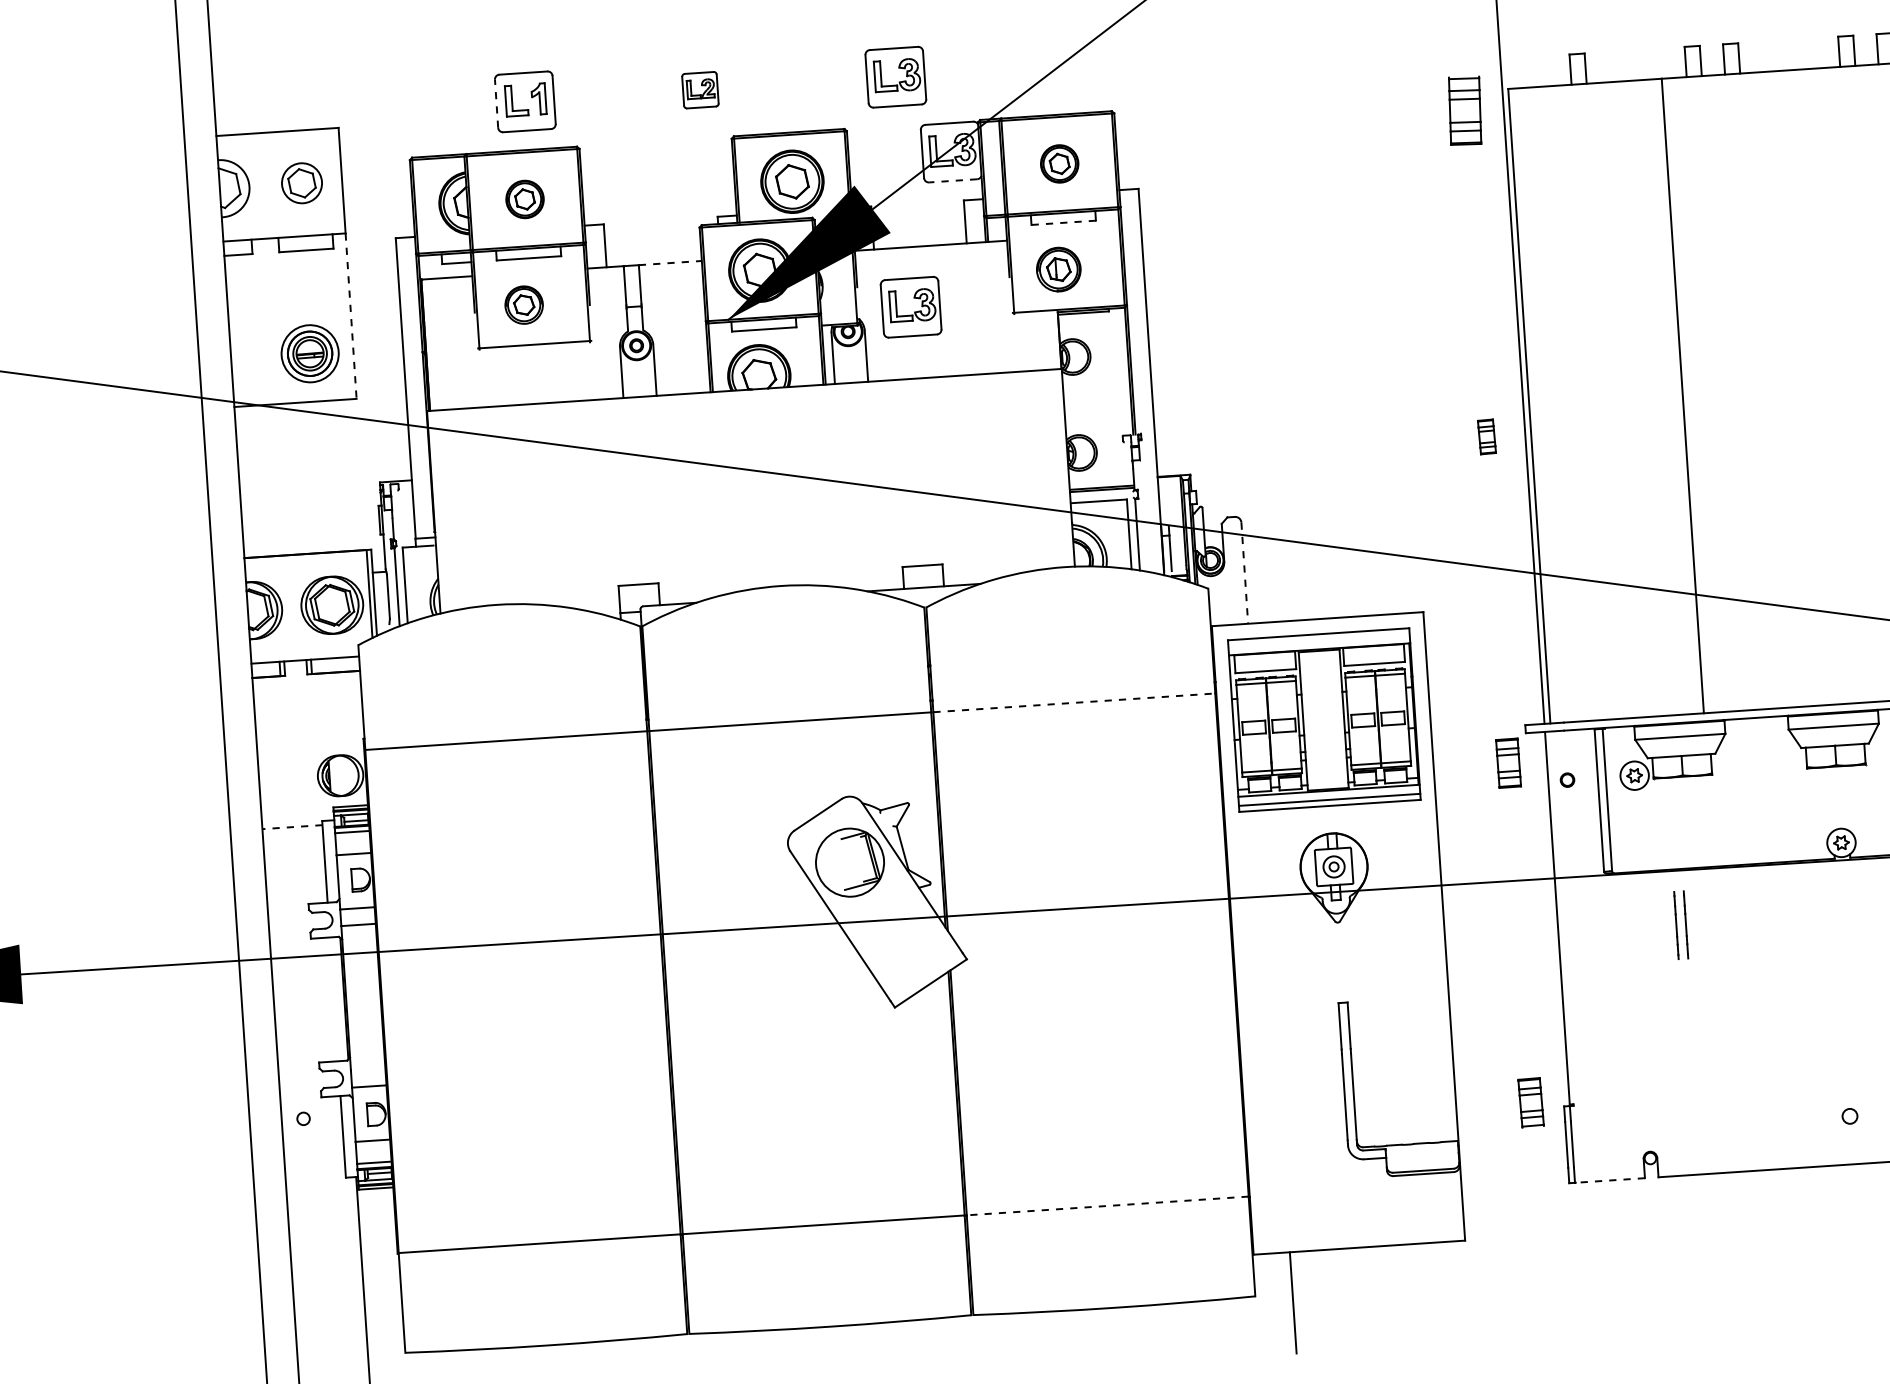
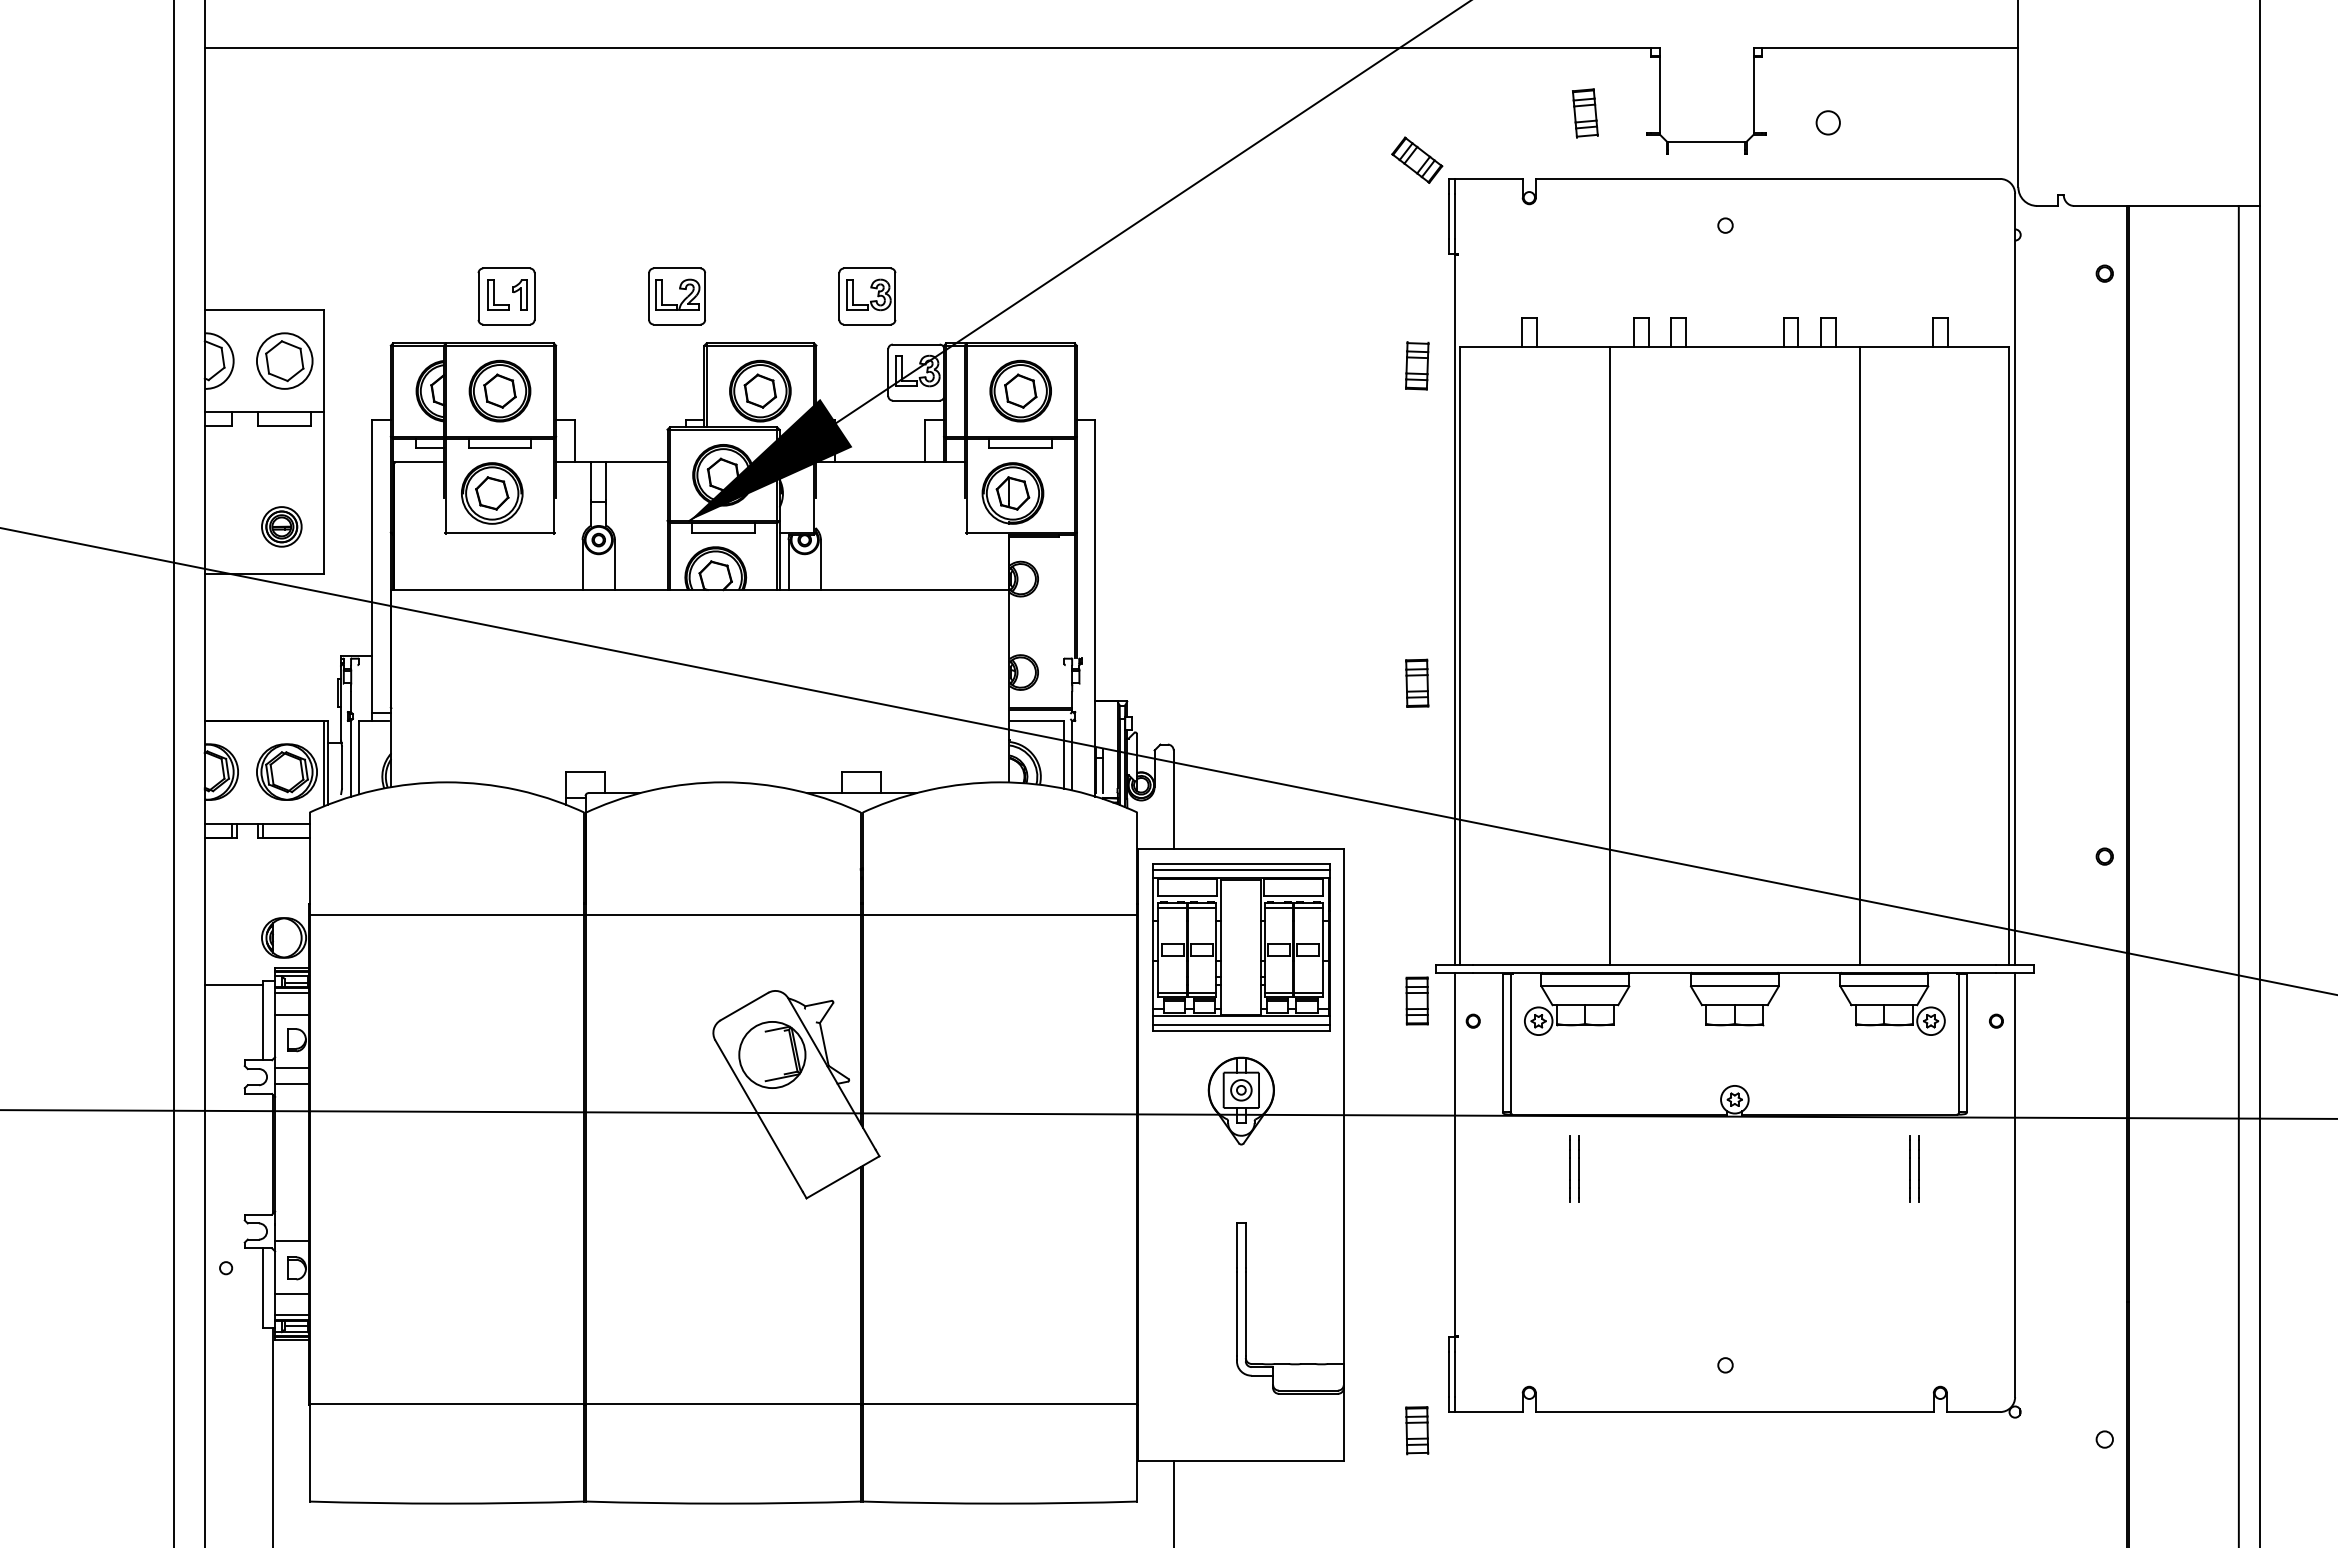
part: (699, 90) -> (676, 296), size x1.67
line: (496, 103) -> (478, 296), dashed -> solid
part: (1465, 110) -> (1417, 365), size x0.71
part: (1059, 163) -> (1020, 390), size x1.67
line: (952, 180) -> (915, 400), dashed -> solid
part: (301, 182) -> (284, 360), size x1.43
part: (524, 198) -> (499, 390), size x1.67
line: (1063, 222) -> (1020, 448), dashed -> solid
line: (670, 263) -> (636, 462), dashed -> solid
part: (1058, 269) -> (1012, 493), size x1.43
part: (524, 305) -> (492, 493), size x1.67
part: (911, 307) -> (867, 520), removed
line: (350, 316) -> (323, 493), dashed -> solid
part: (309, 353) -> (281, 526), size x0.71
part: (1487, 436) -> (1417, 682), size x1.43
line: (1244, 573) -> (1173, 800), dashed -> solid
line: (1319, 640) -> (1241, 869), added
line: (1074, 702) -> (1000, 914), dashed -> solid
line: (291, 827) -> (233, 984), dashed -> solid
part: (1531, 1102) -> (1417, 1430), moved
line: (1610, 1180) -> (1489, 1412), dashed -> solid
line: (1107, 1206) -> (999, 1404), dashed -> solid

